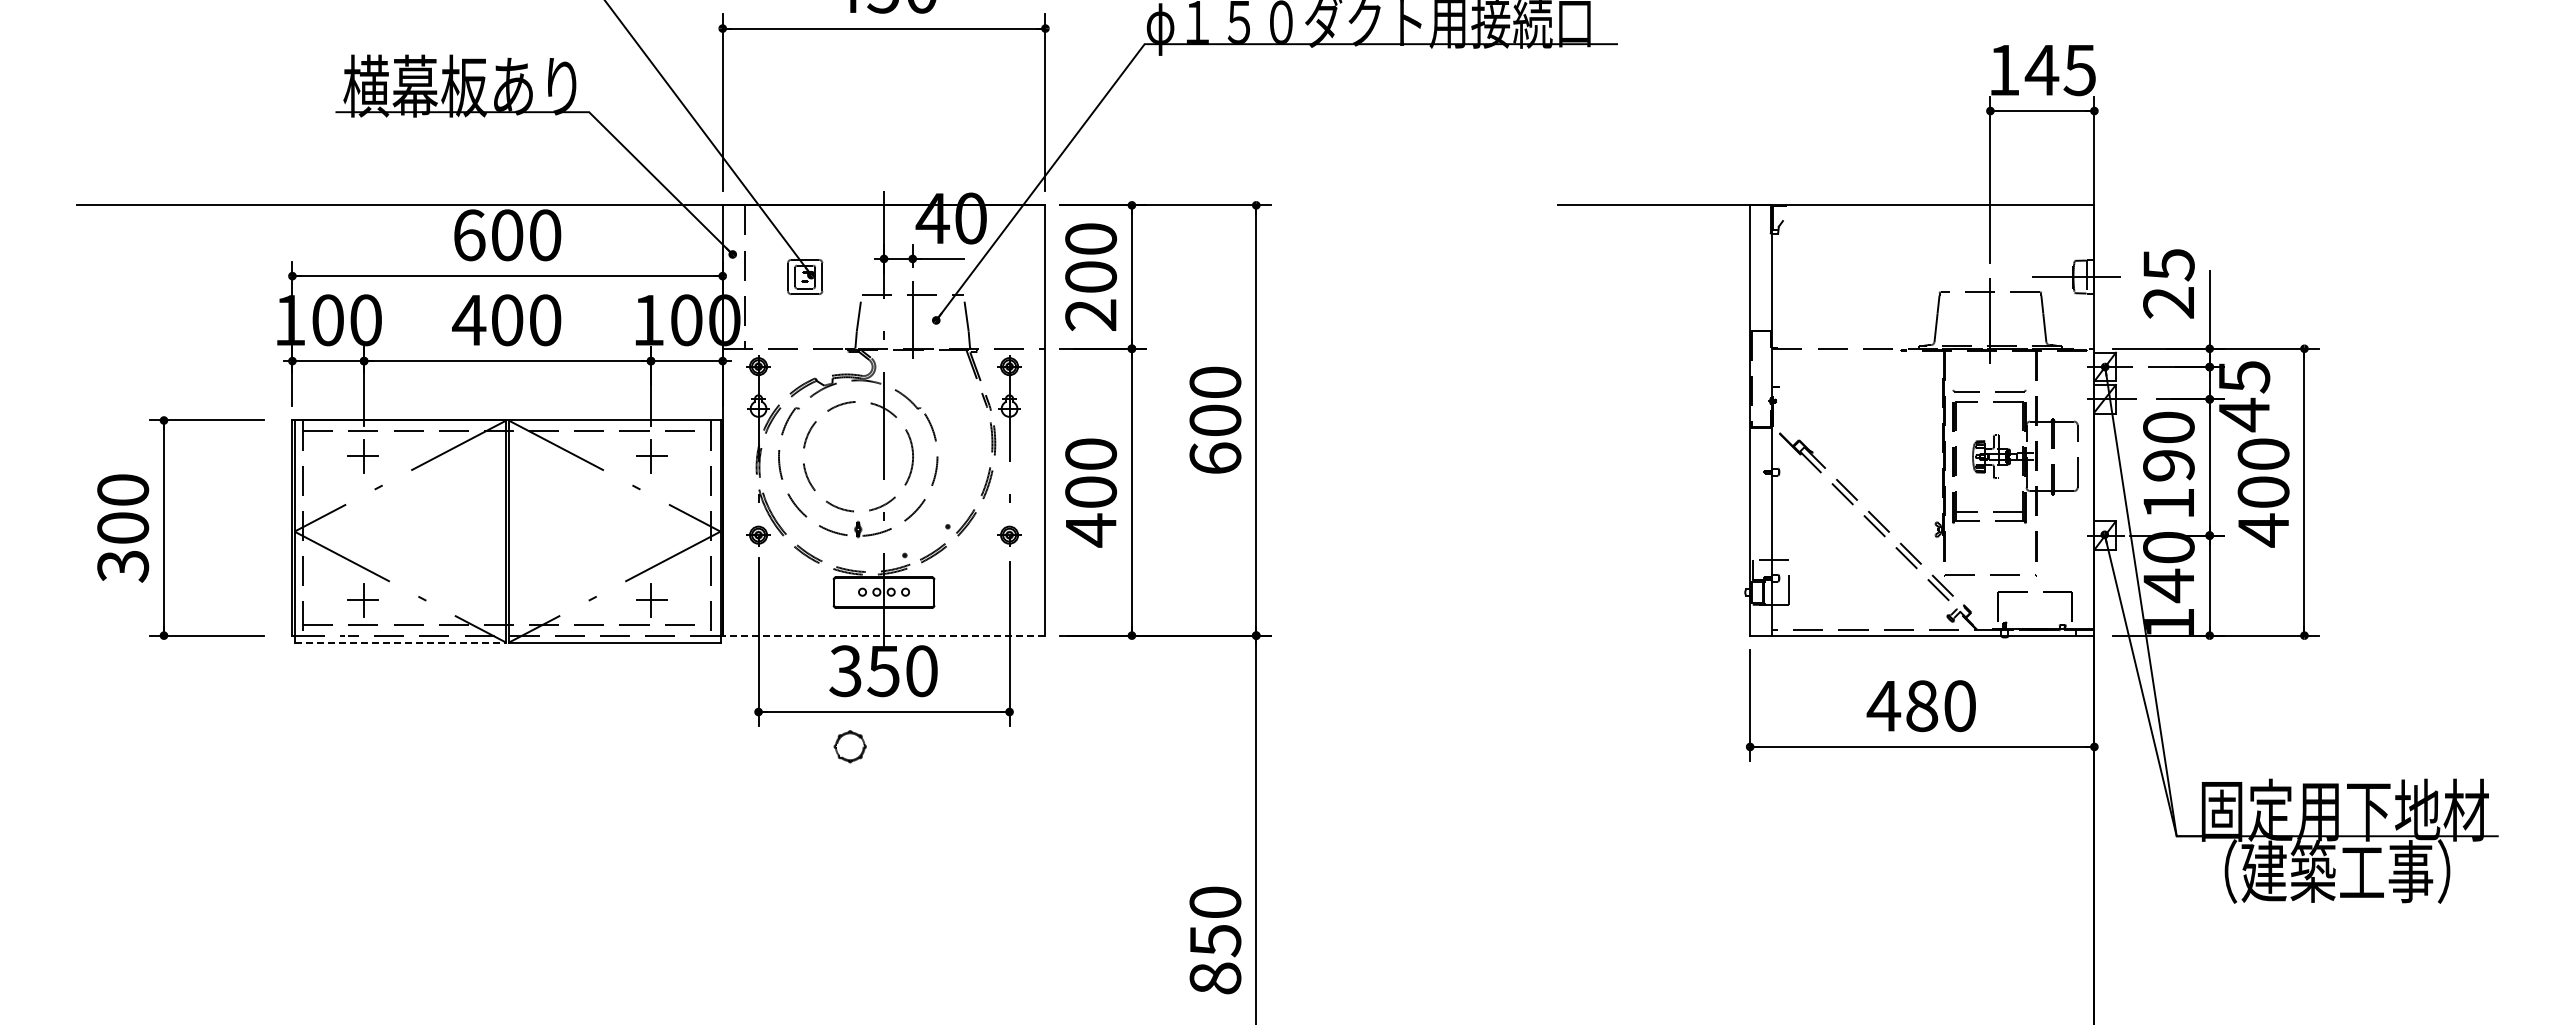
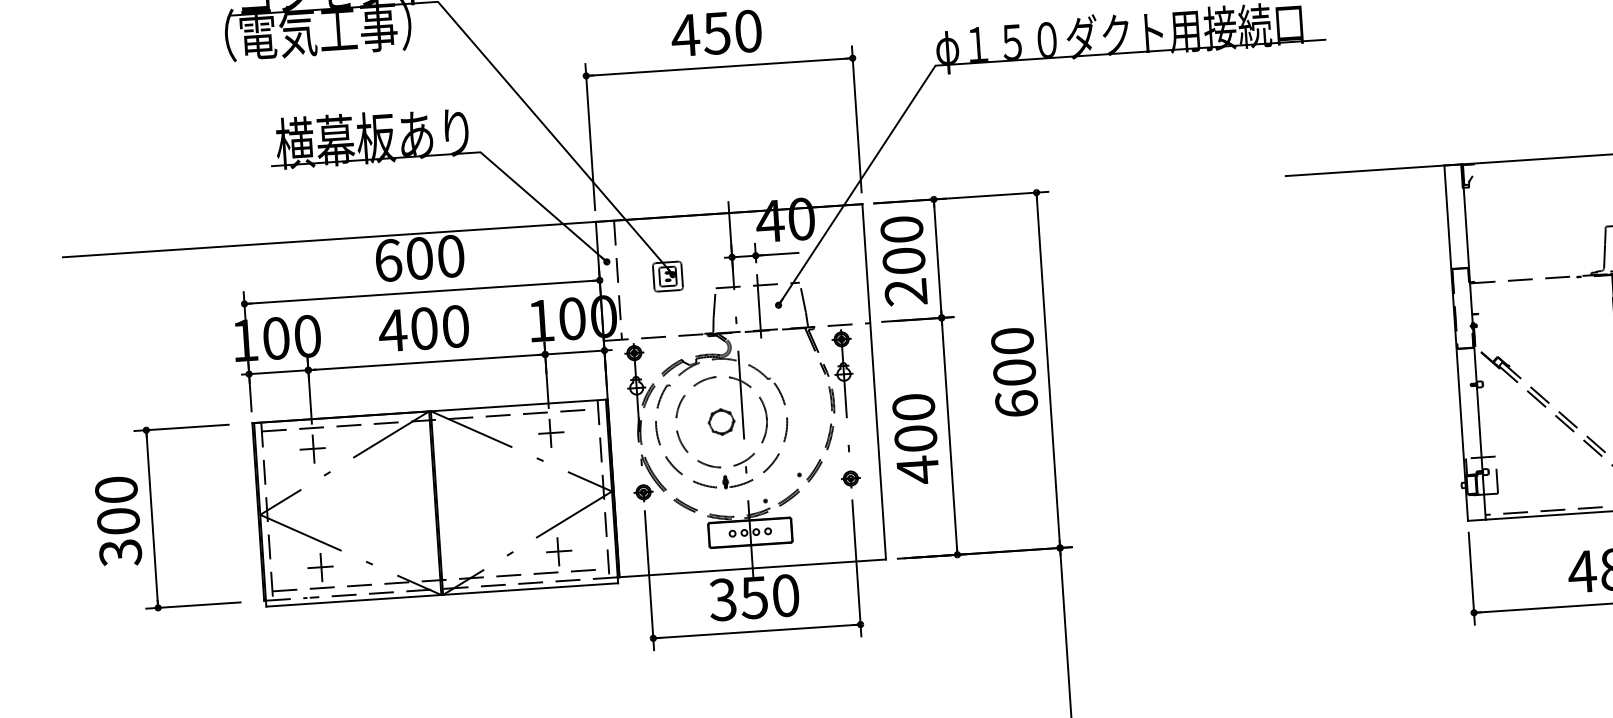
line: (883, 635) -> (752, 568), dashed -> solid
line: (400, 642) -> (353, 600), dashed -> solid
part: (849, 746) -> (721, 421), moved

